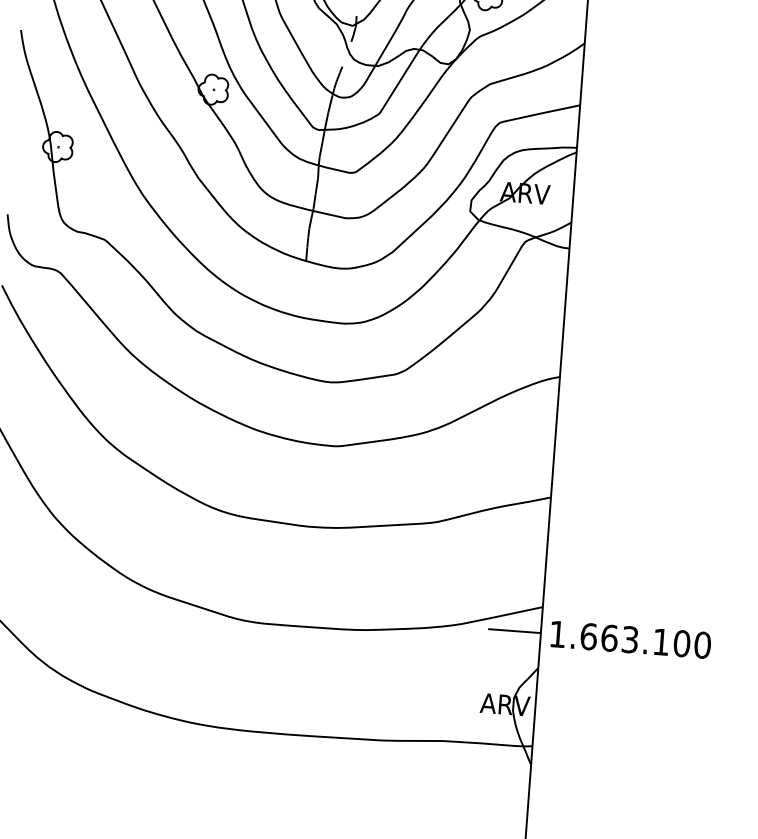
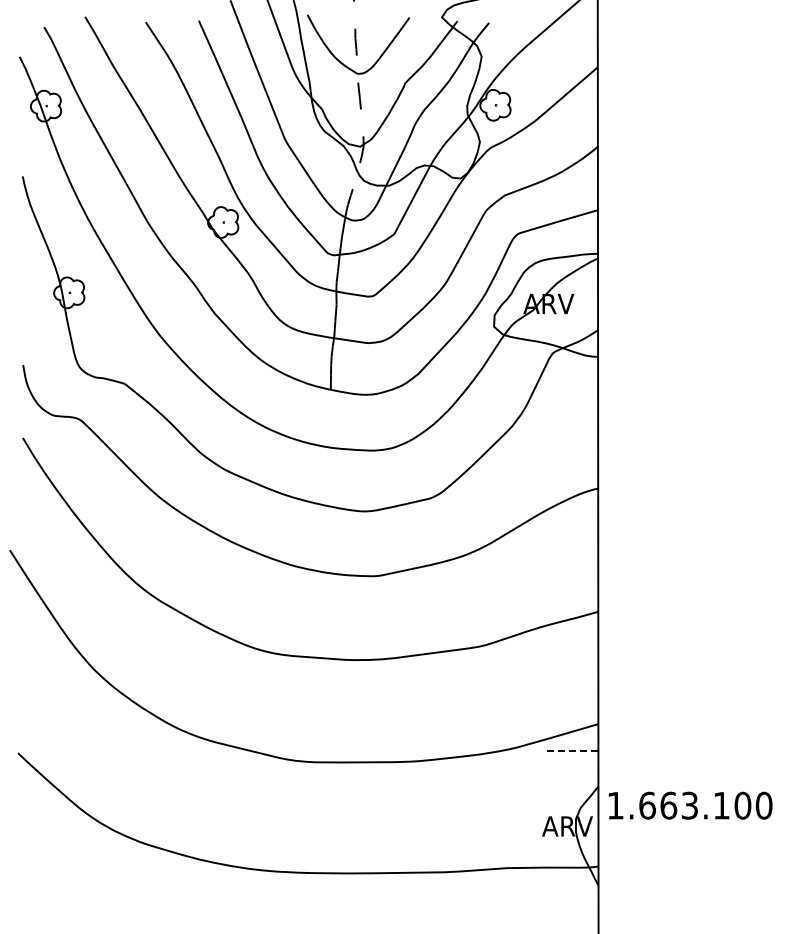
line: (513, 630) -> (570, 750), solid -> dashed
text: (630, 639) -> (690, 805), moved

